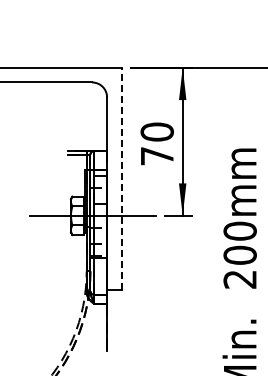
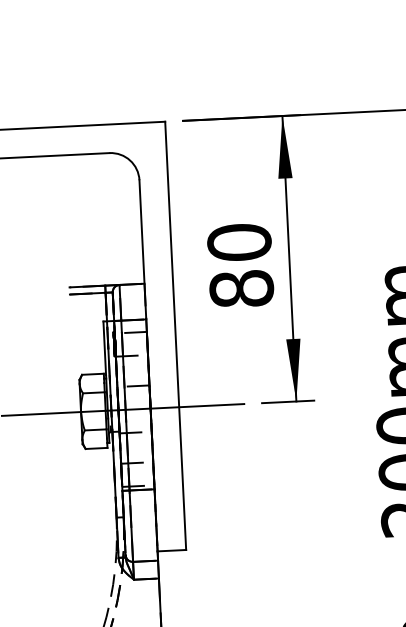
text: (156, 155) -> (240, 287), 70 -> 80
line: (121, 178) -> (174, 335), dashed -> solid

